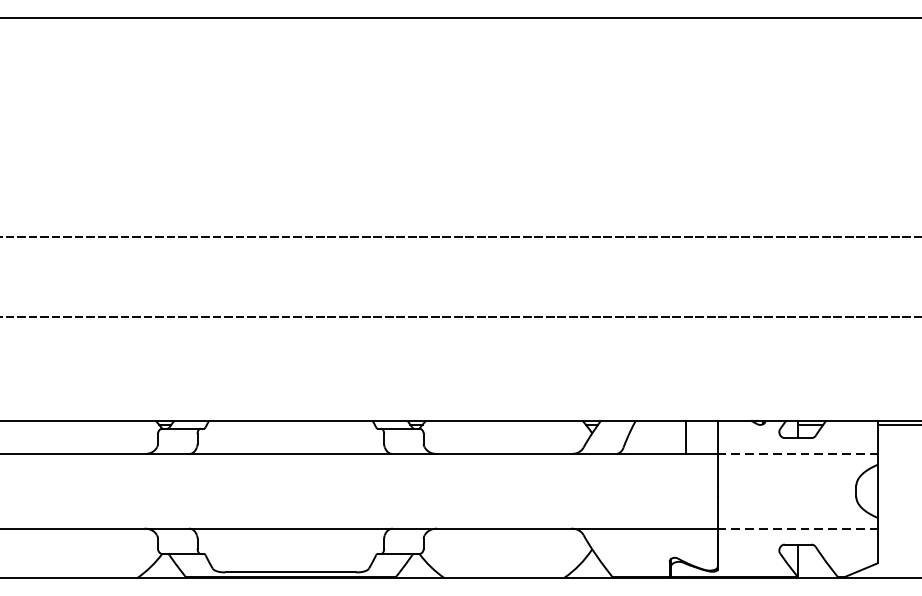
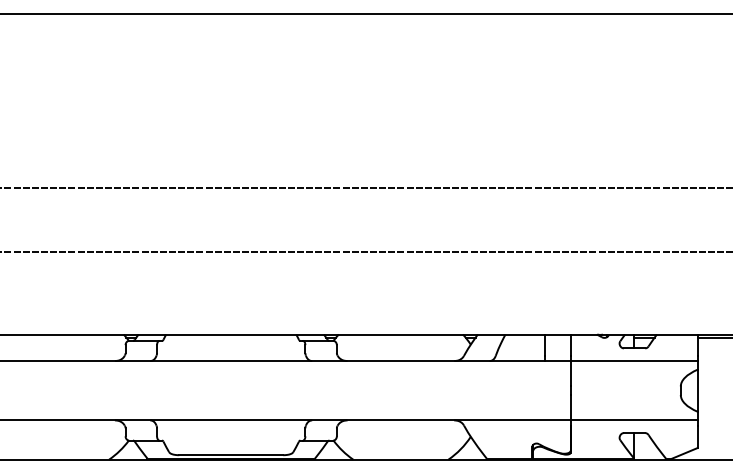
line: (798, 454) -> (634, 361), dashed -> solid
line: (798, 528) -> (634, 420), dashed -> solid

